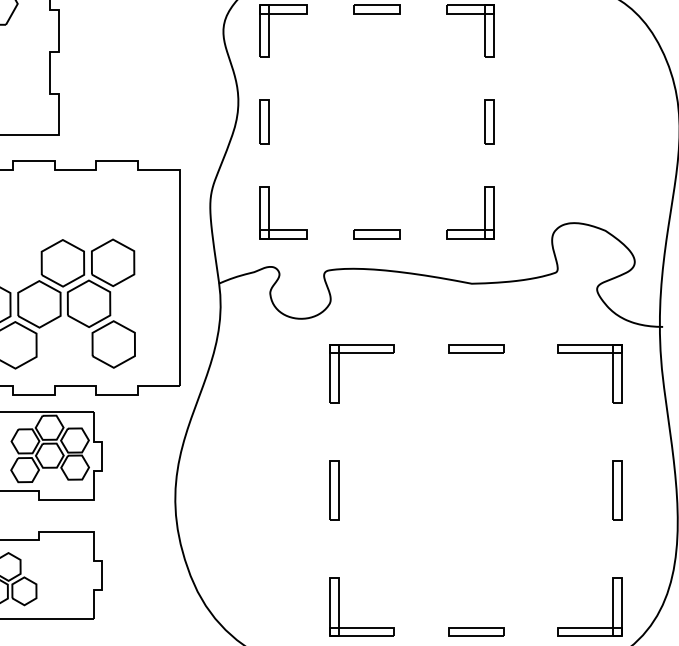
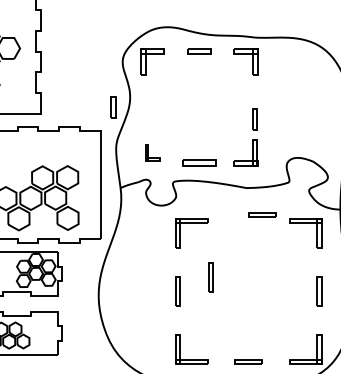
part: (265, 122) -> (113, 107), moved
part: (487, 122) -> (254, 119), moved
part: (283, 212) -> (152, 152), size x0.6
part: (377, 234) -> (199, 163), size x1.4
part: (475, 348) -> (262, 214), moved
part: (399, 462) -> (210, 277), added

